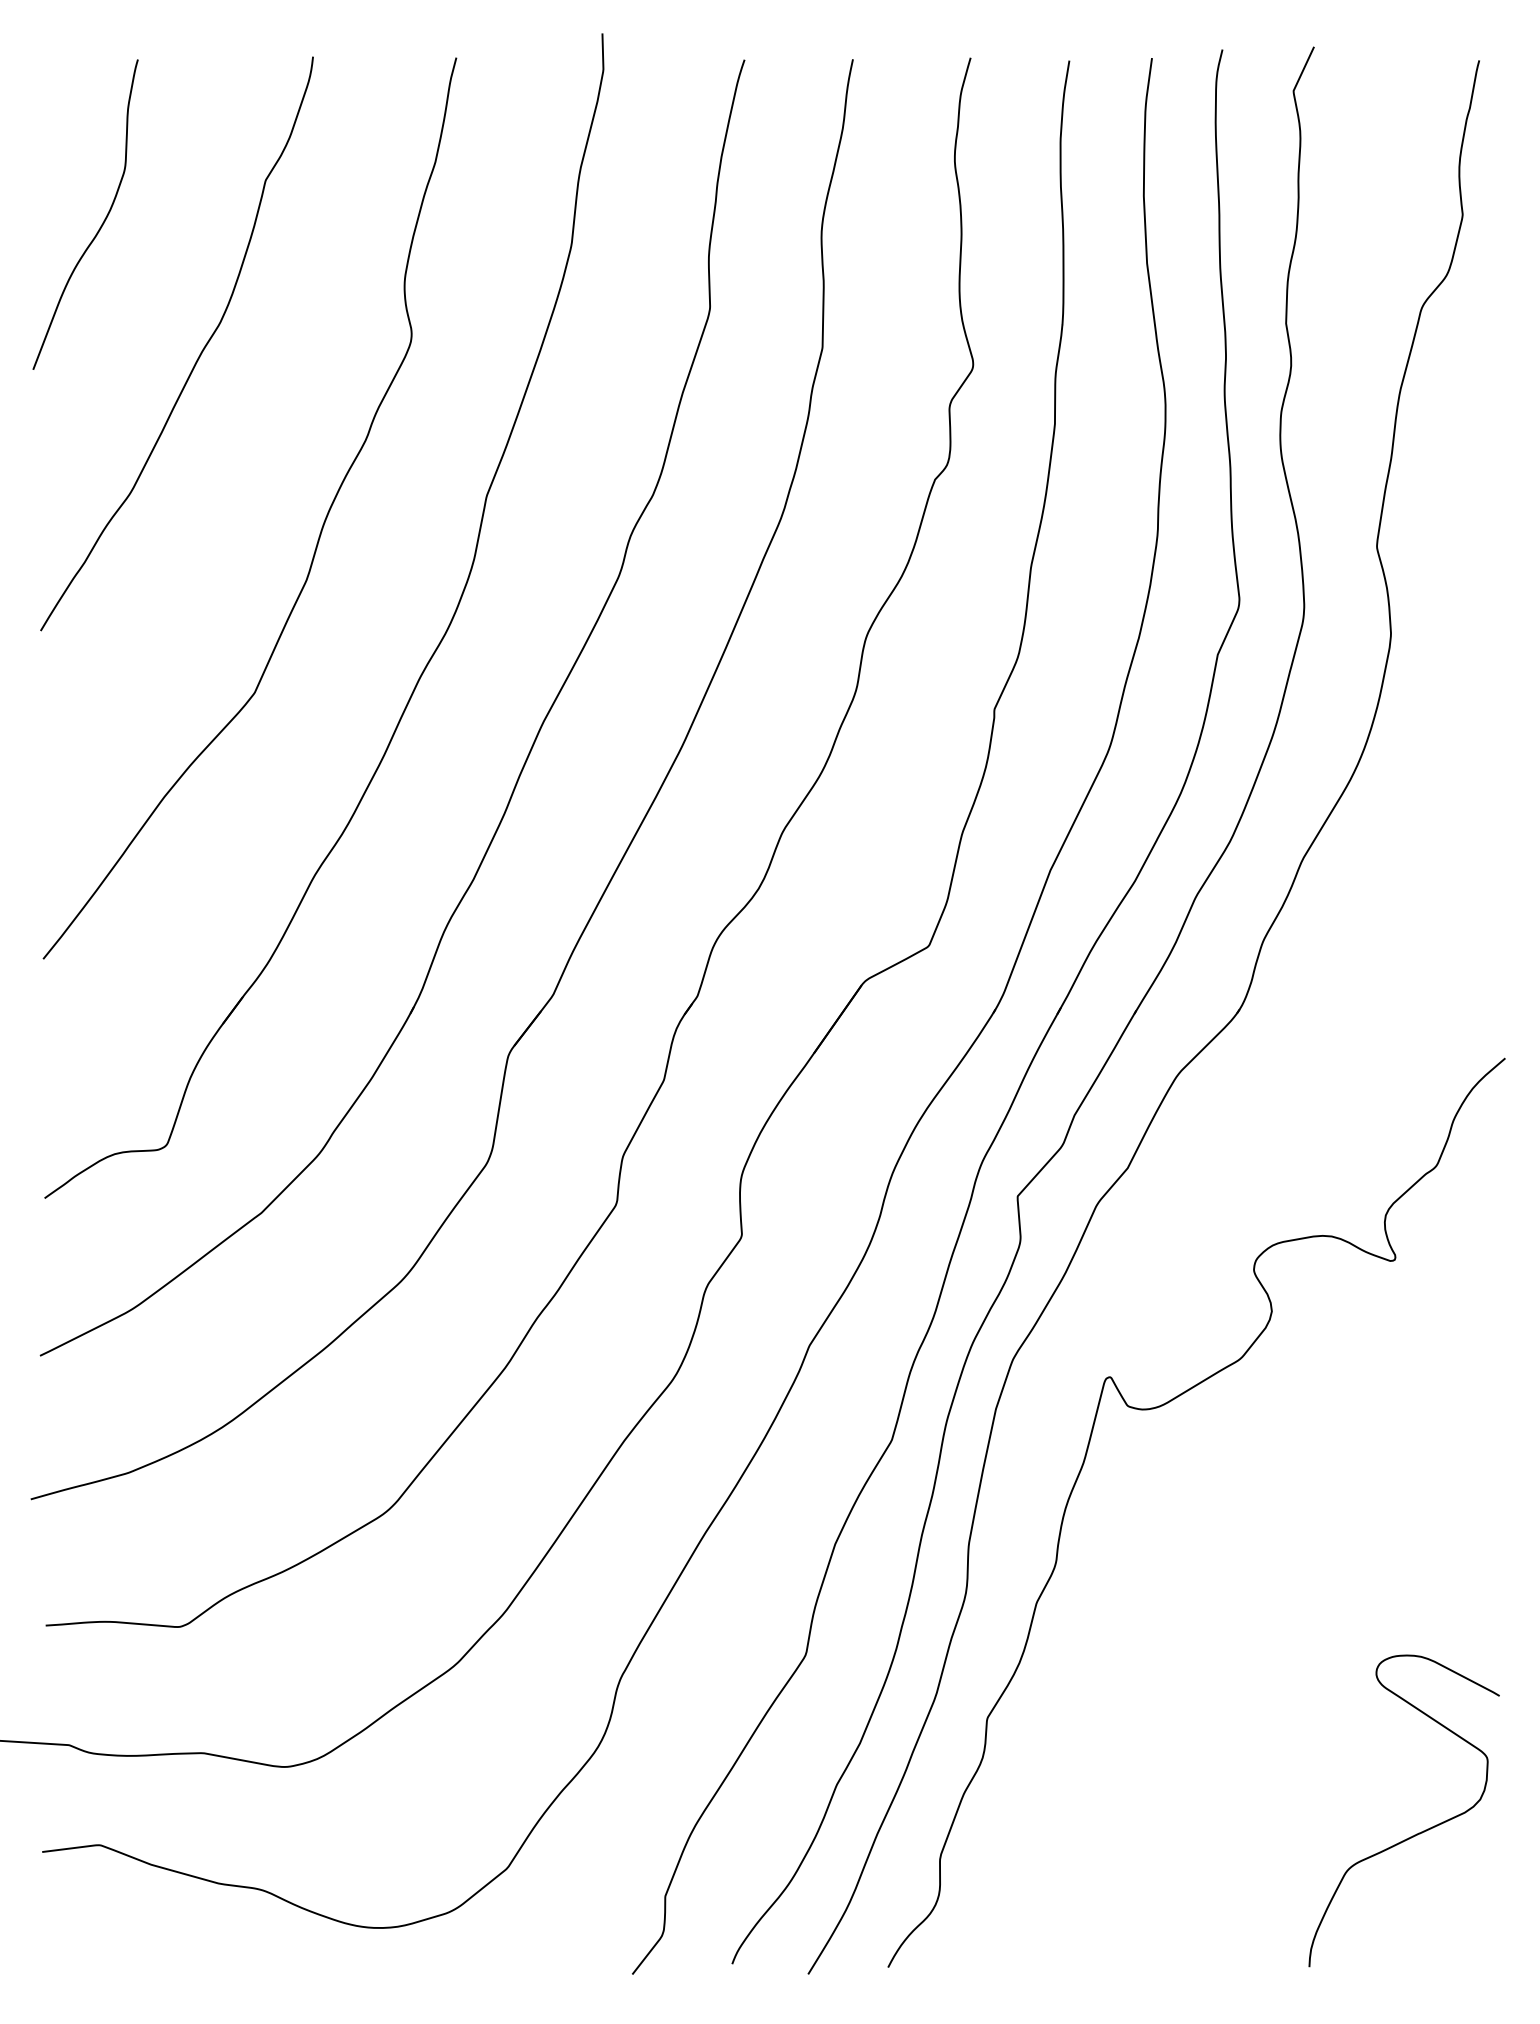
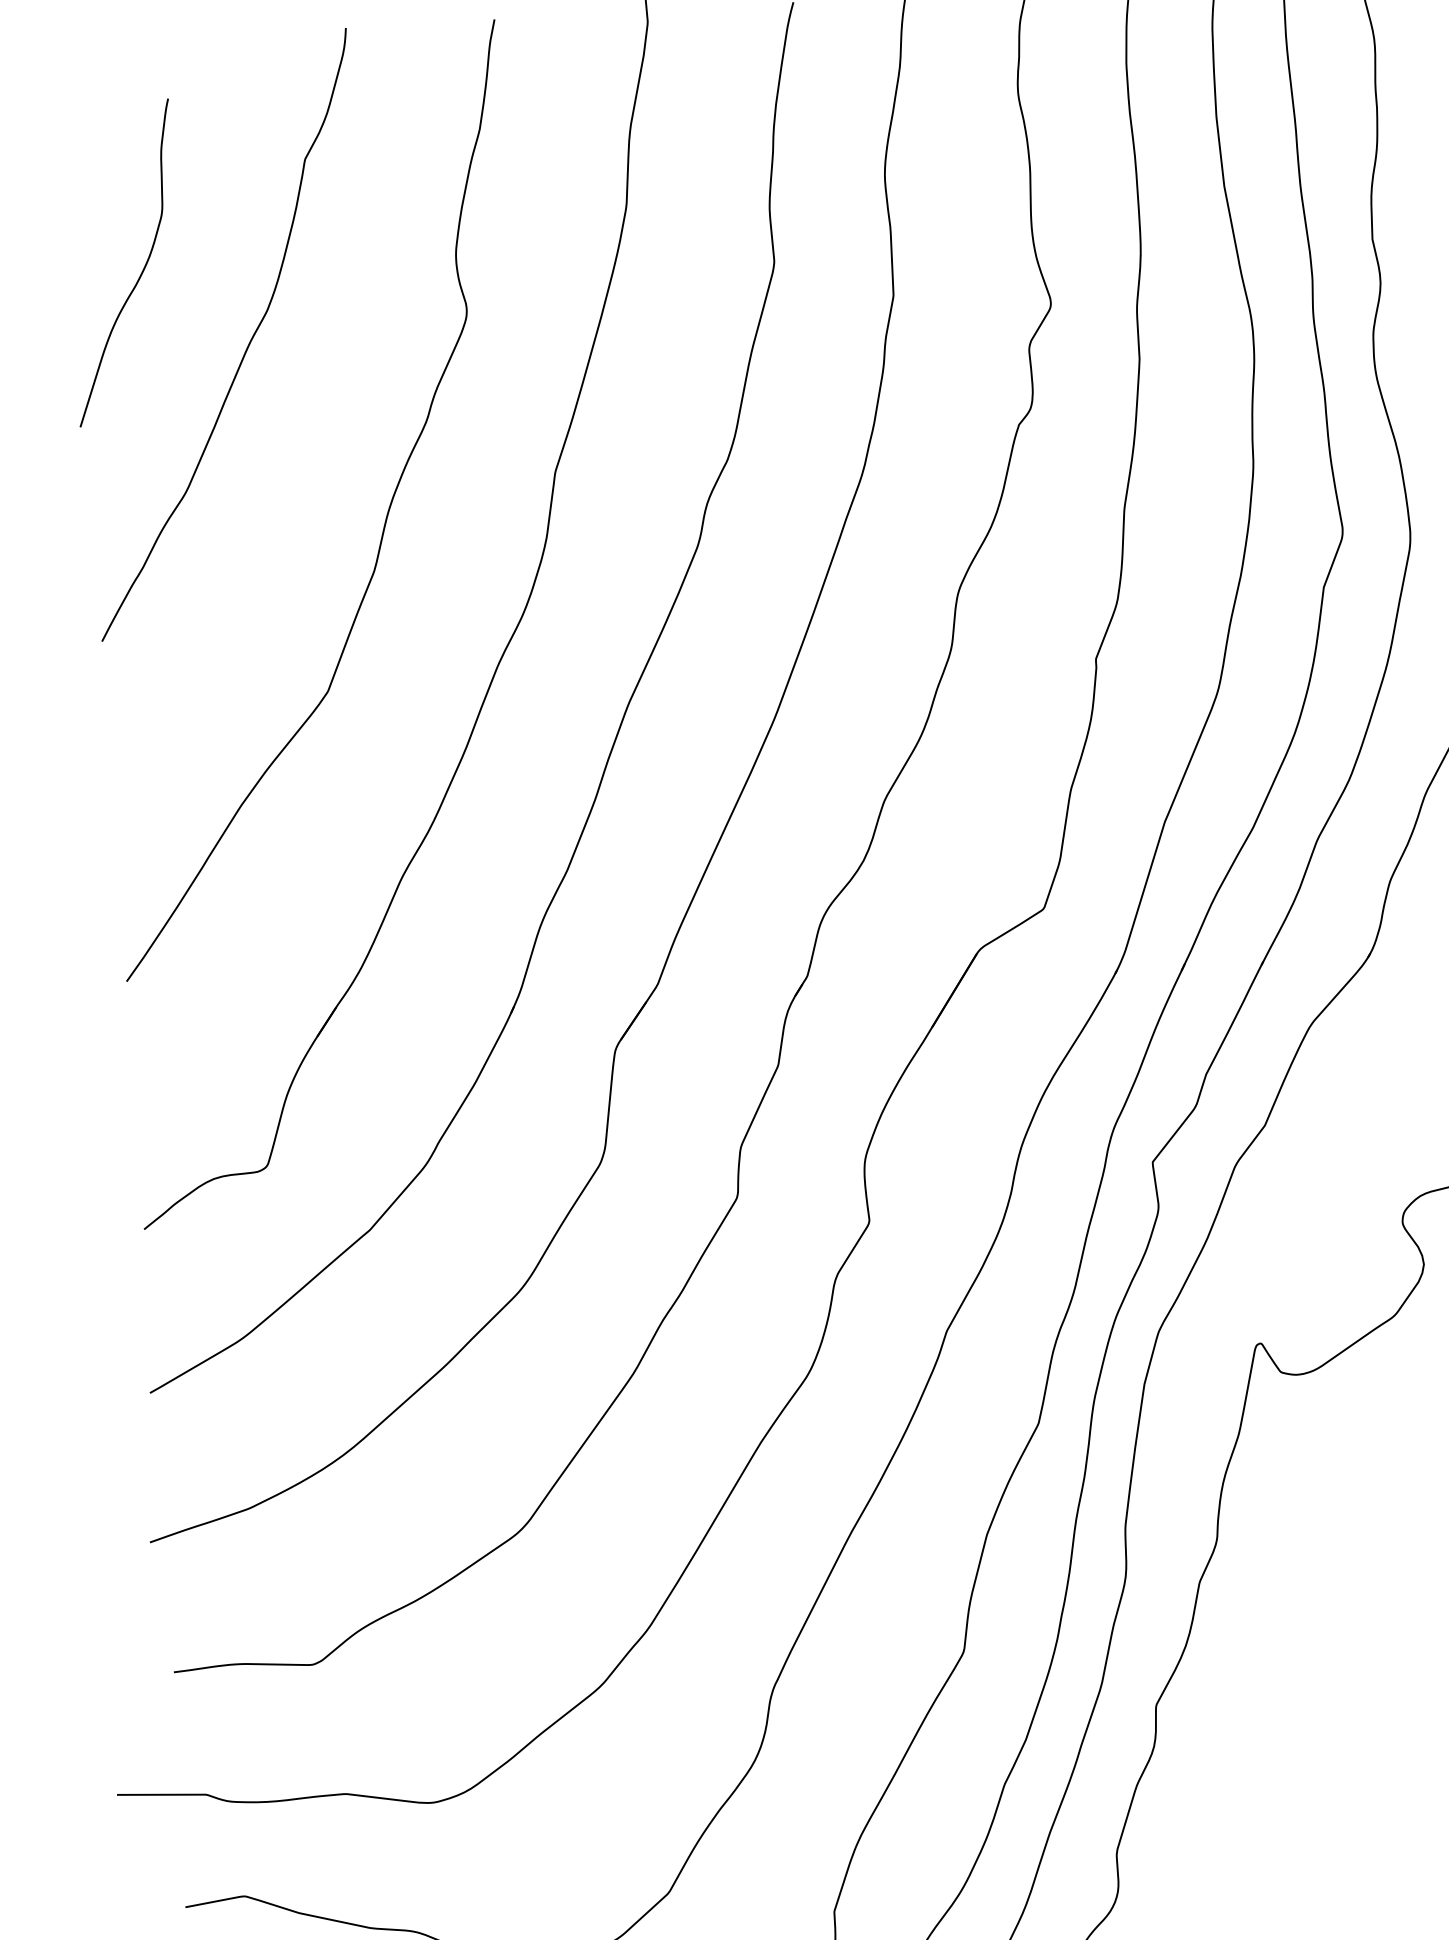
curve: (102, 222) -> (142, 269), moved

